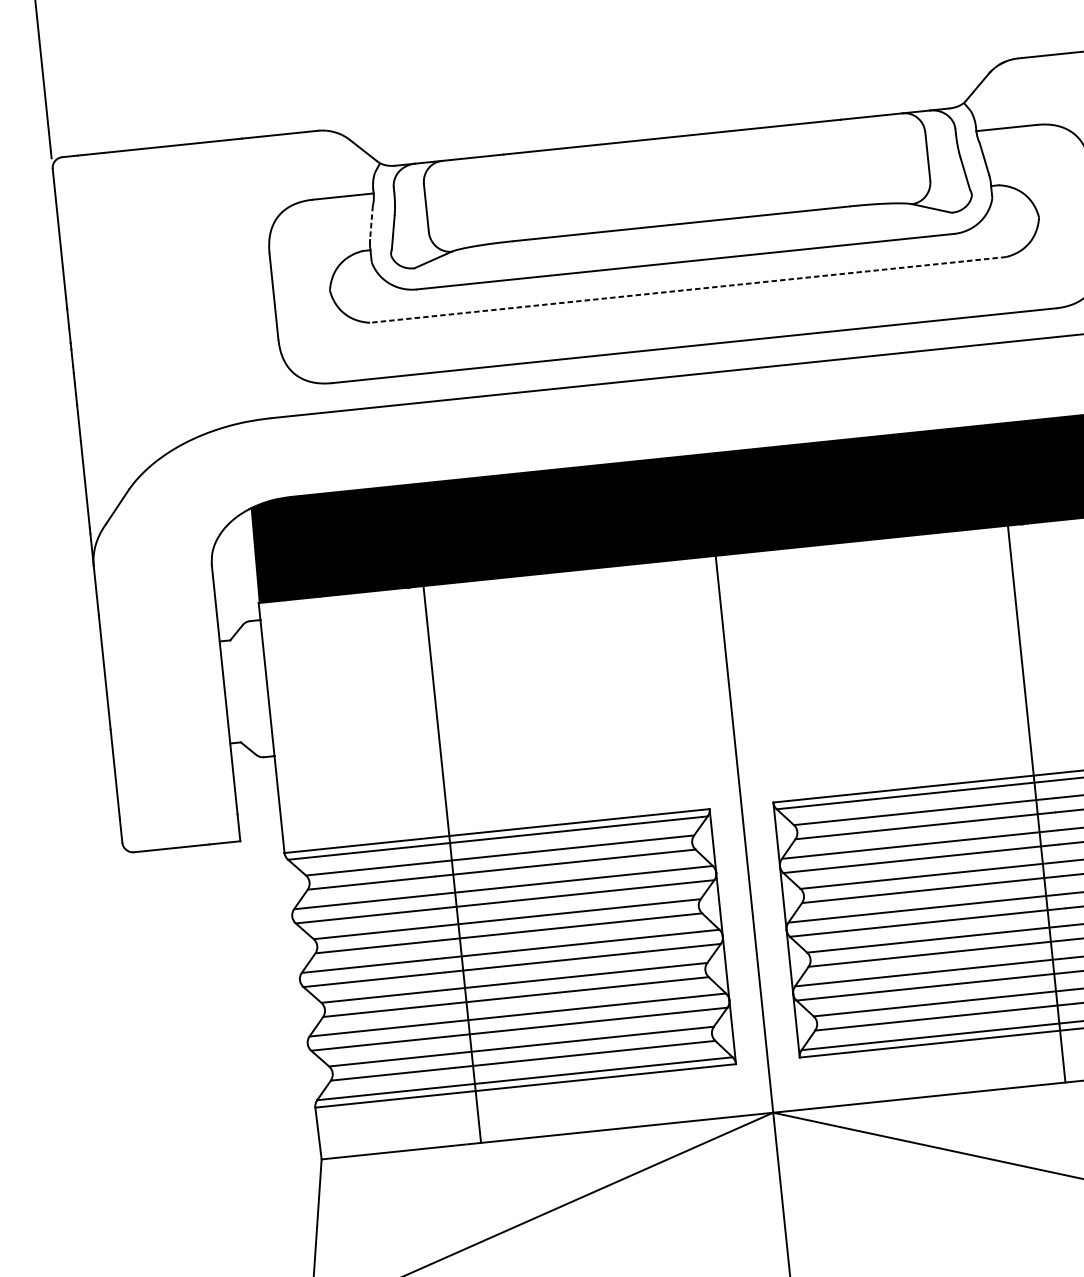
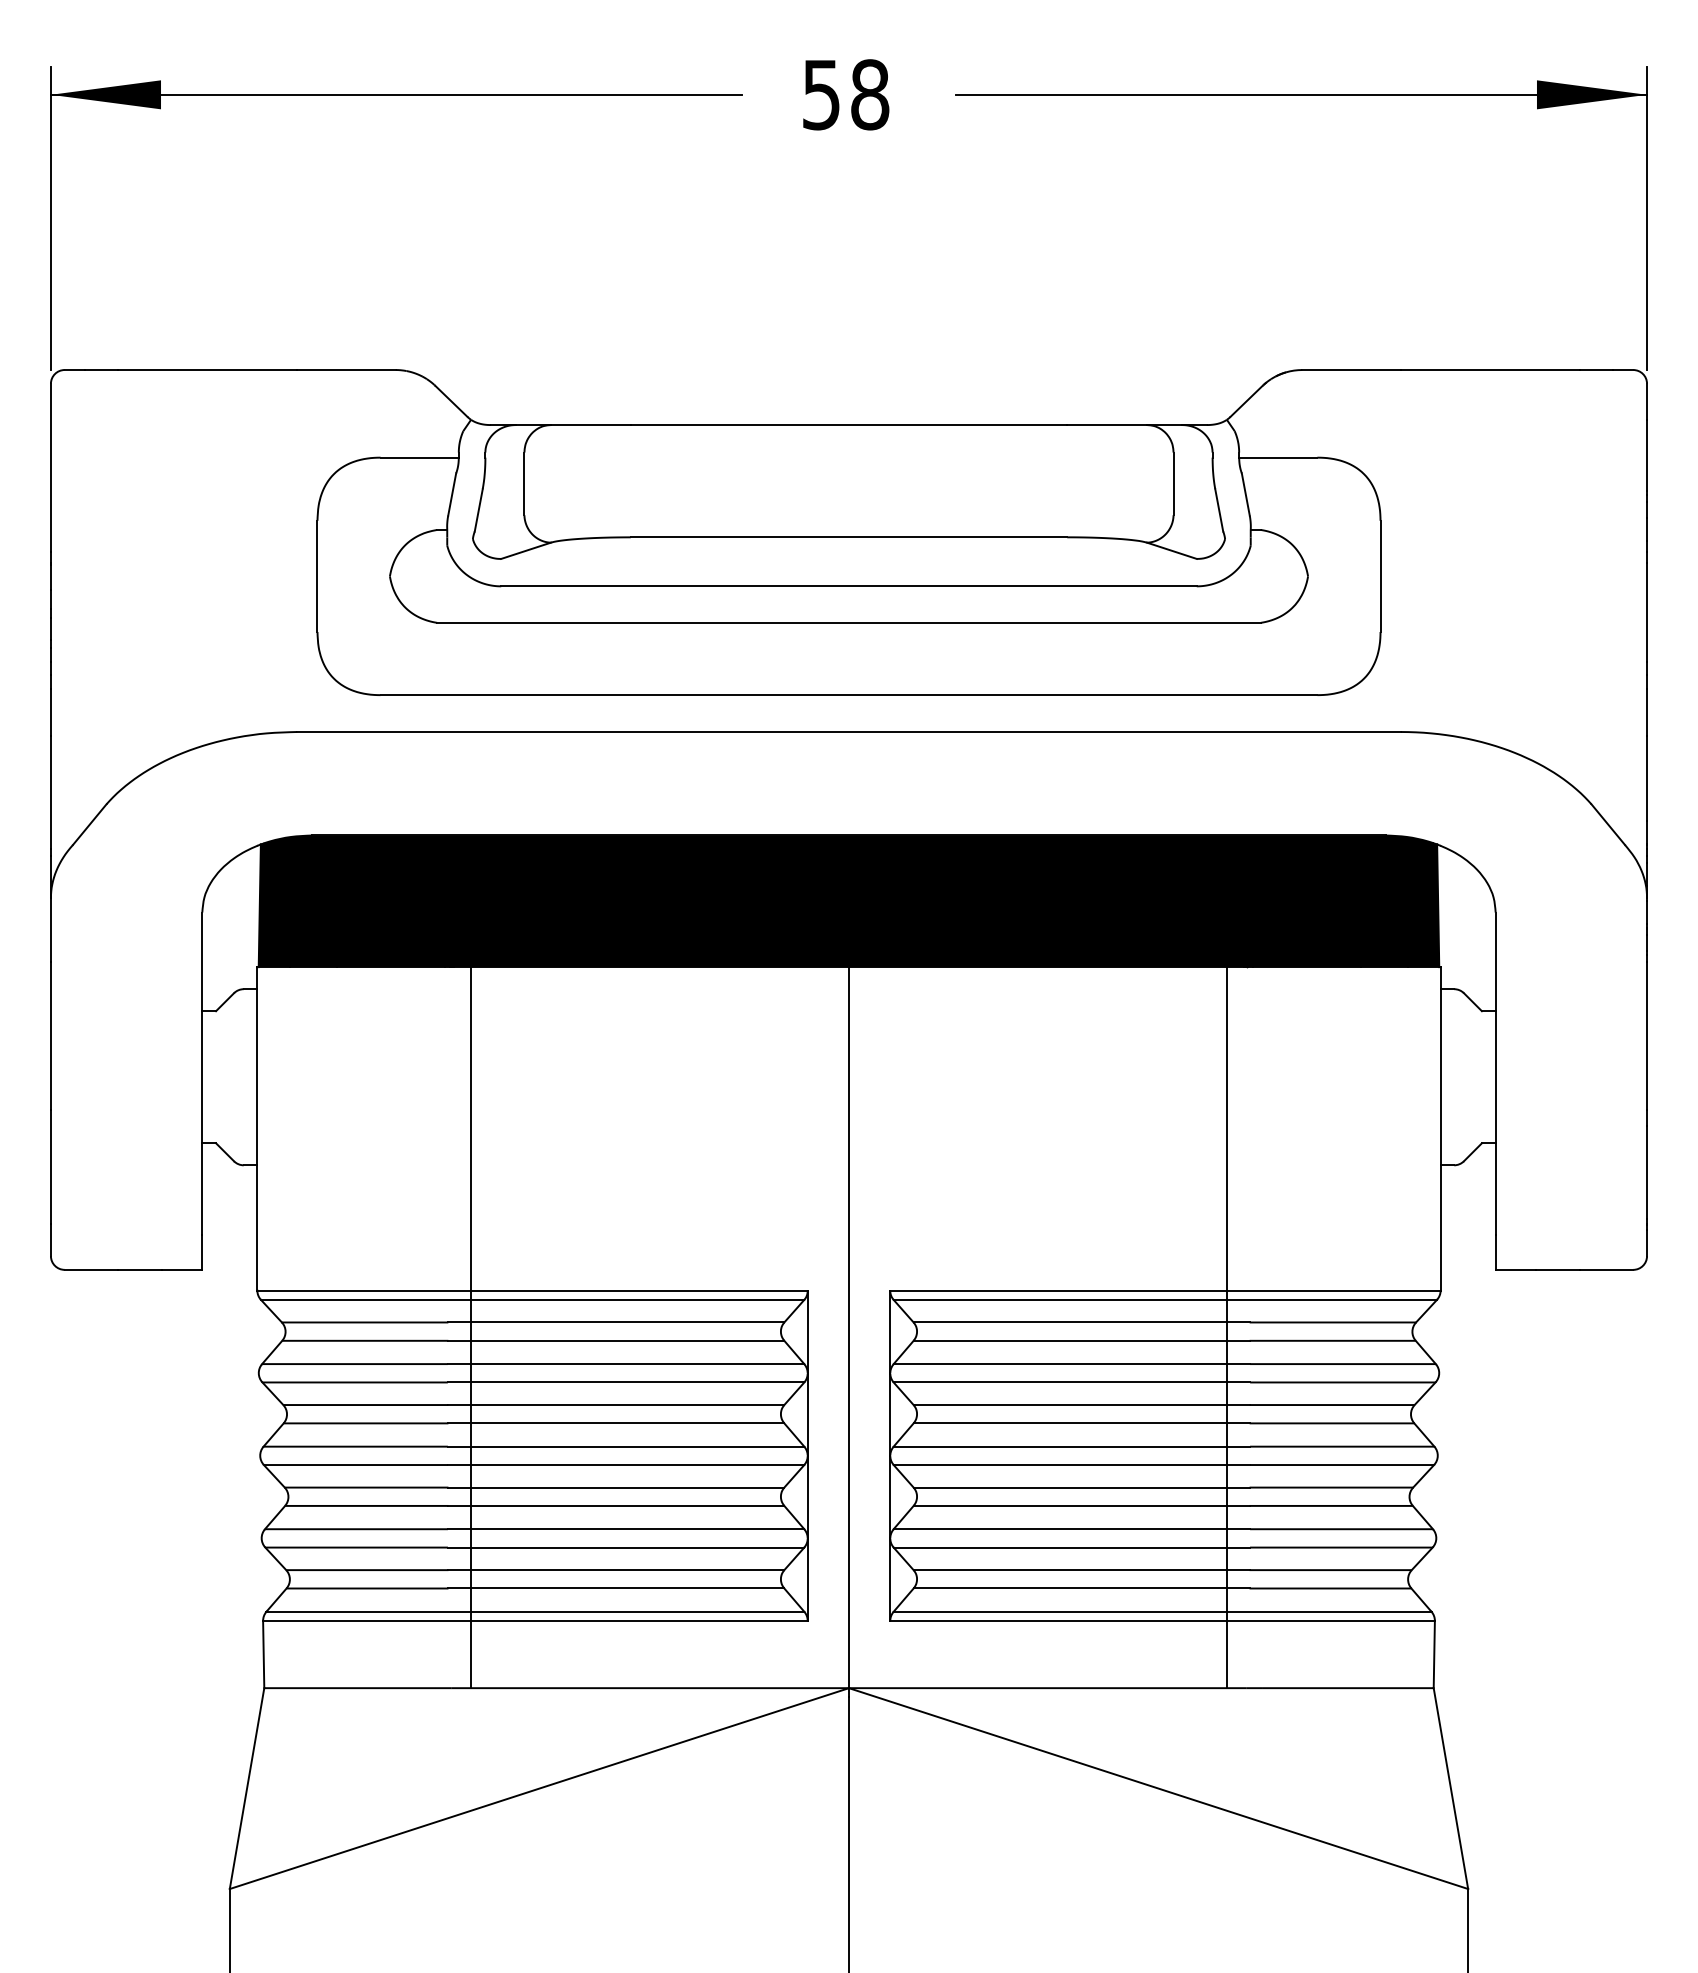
line: (371, 223) -> (452, 495), dashed -> solid
line: (687, 289) -> (848, 622), dashed -> solid

